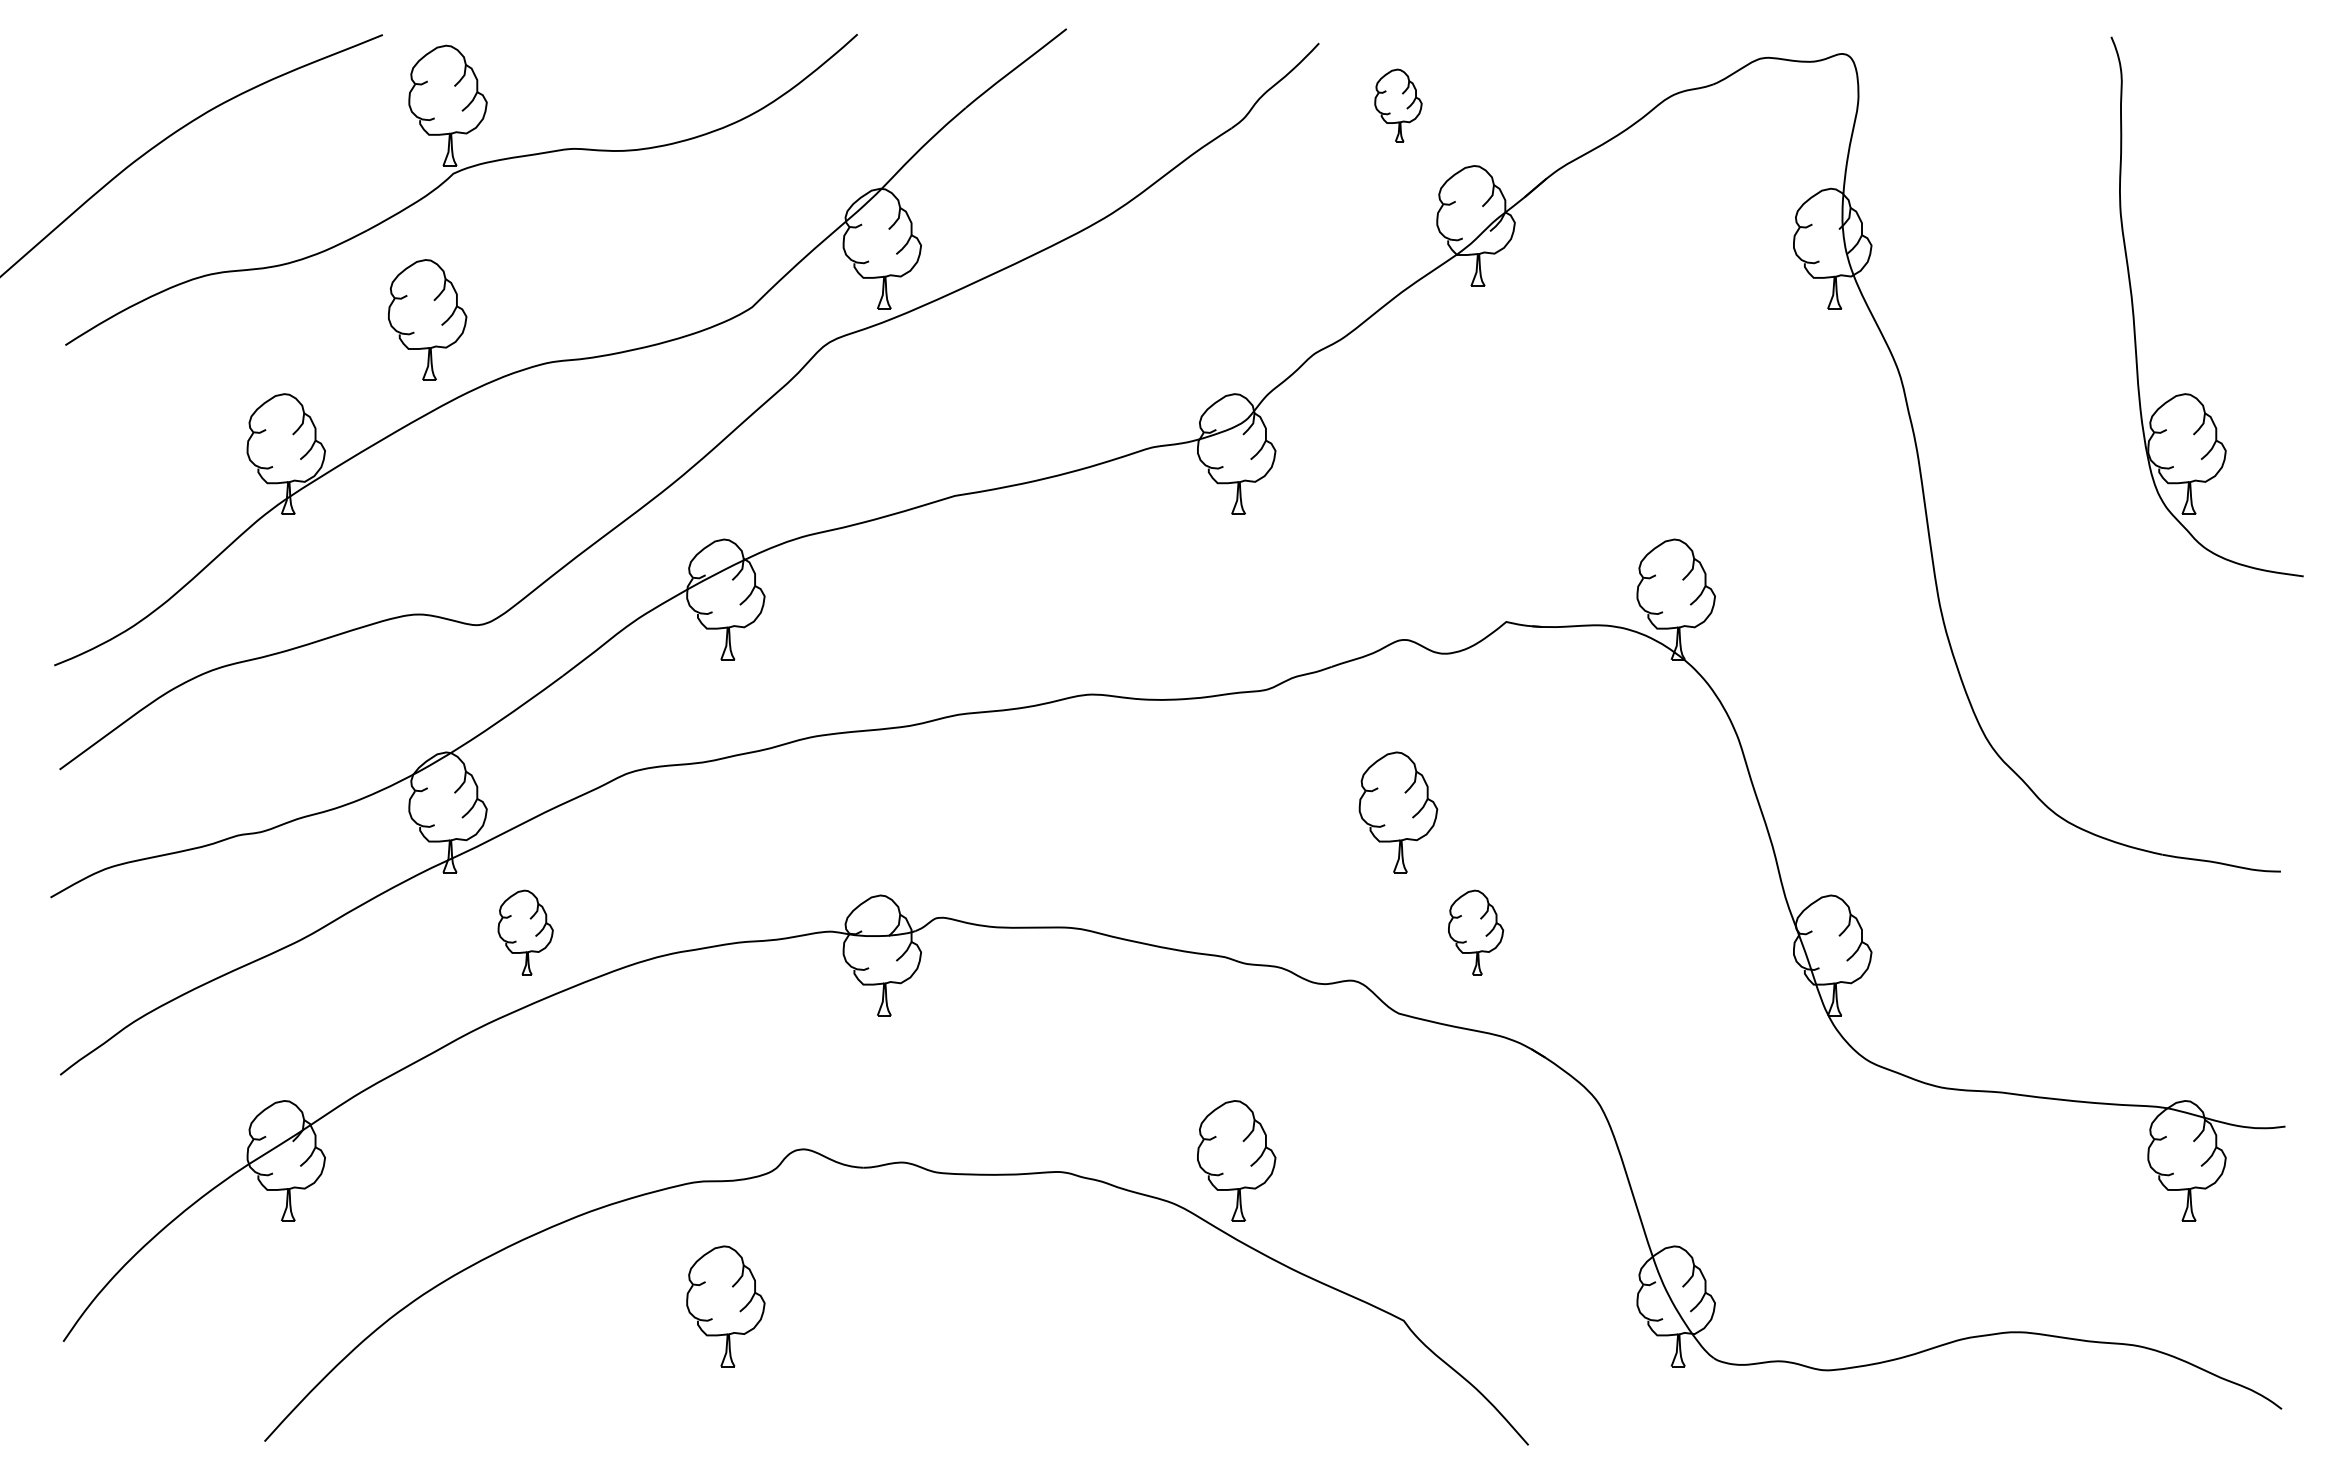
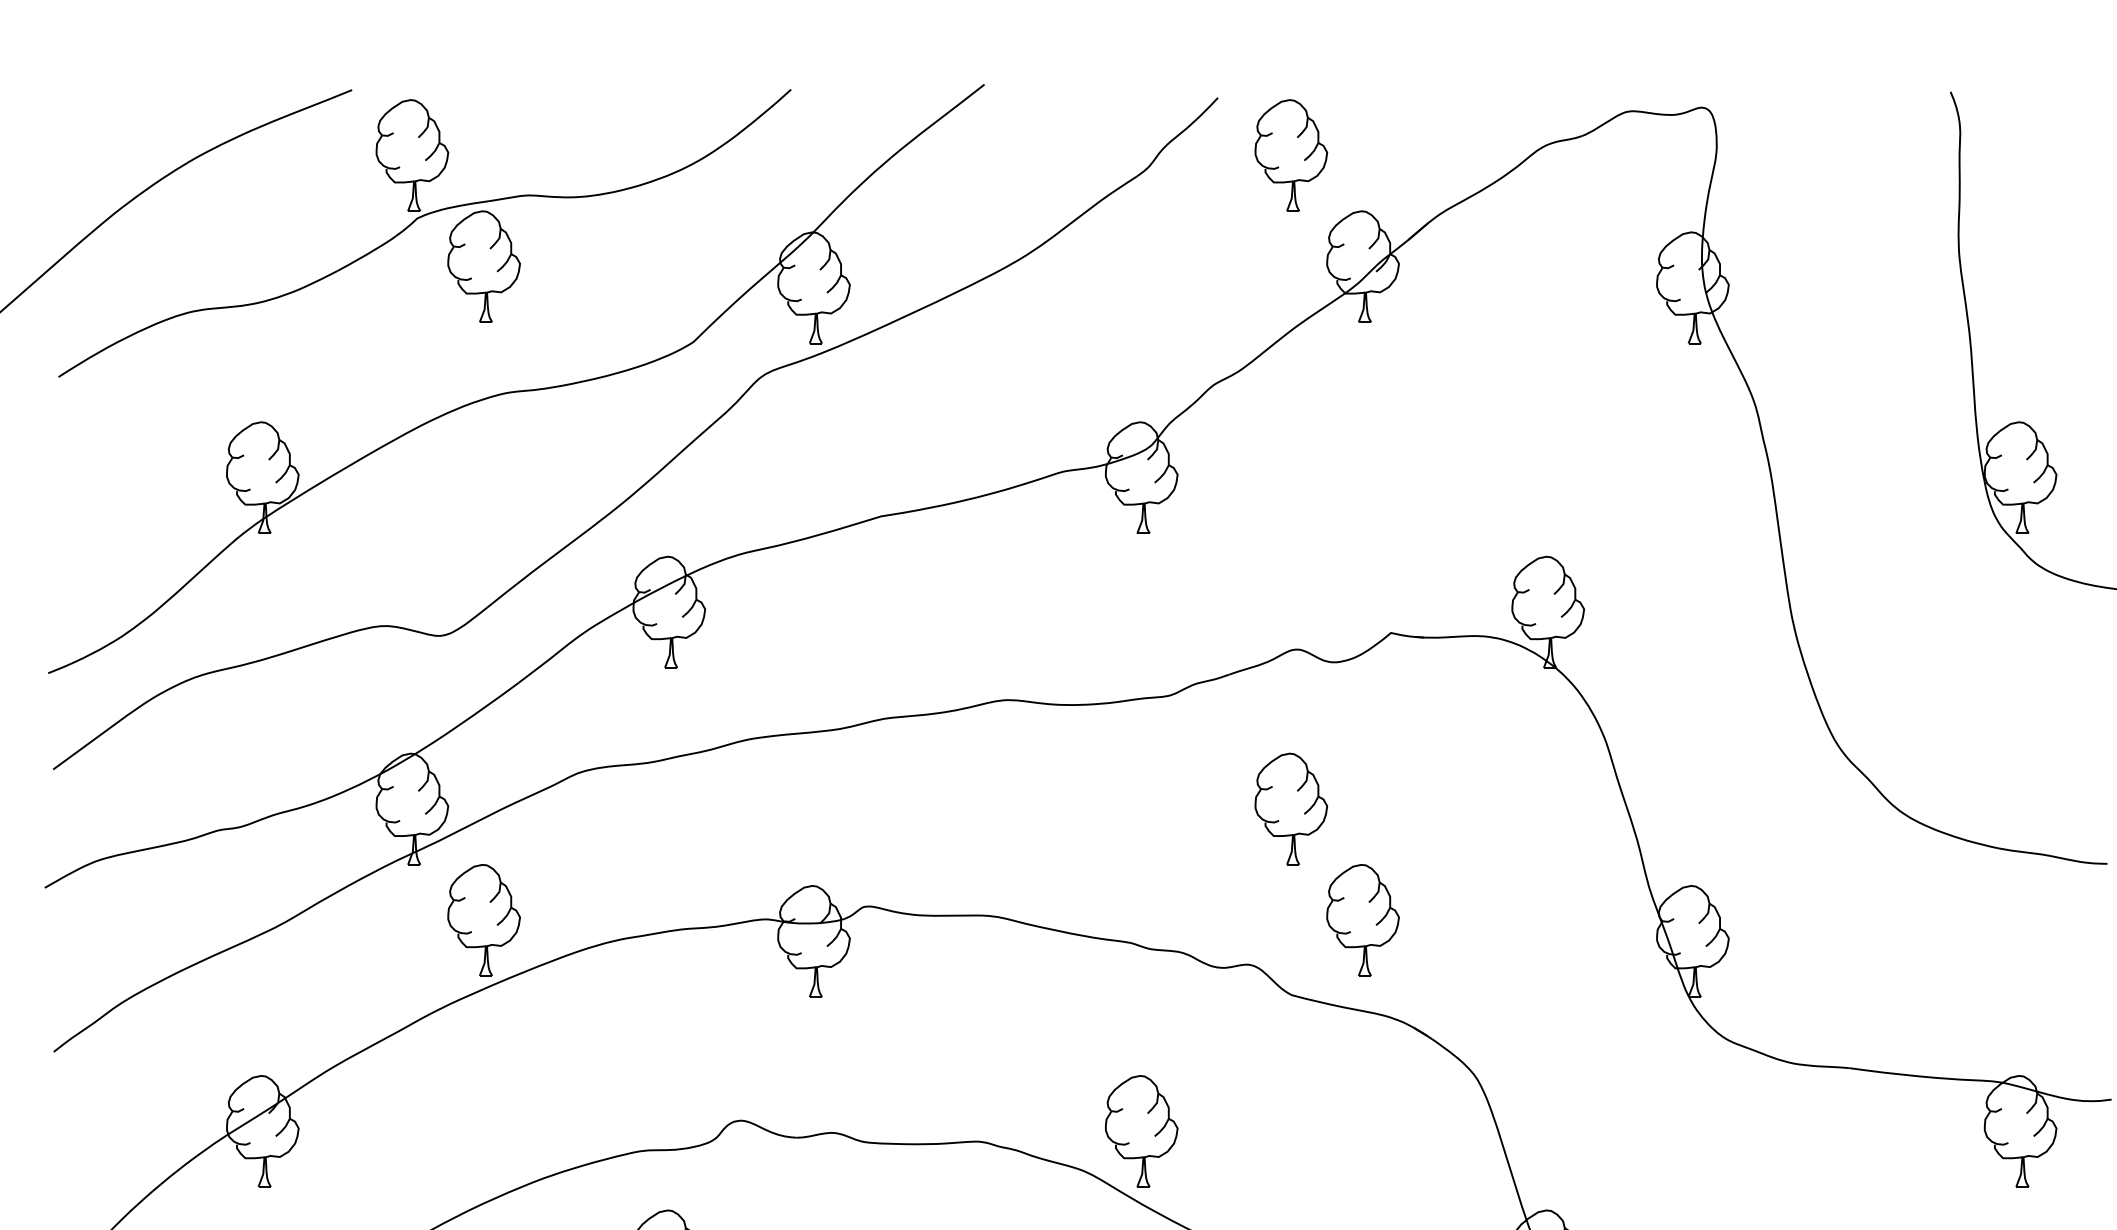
part: (1398, 105) -> (1291, 155), size x1.67
part: (427, 319) -> (484, 266), moved
part: (525, 932) -> (484, 920), size x1.43
part: (1475, 932) -> (1362, 920), size x1.43

